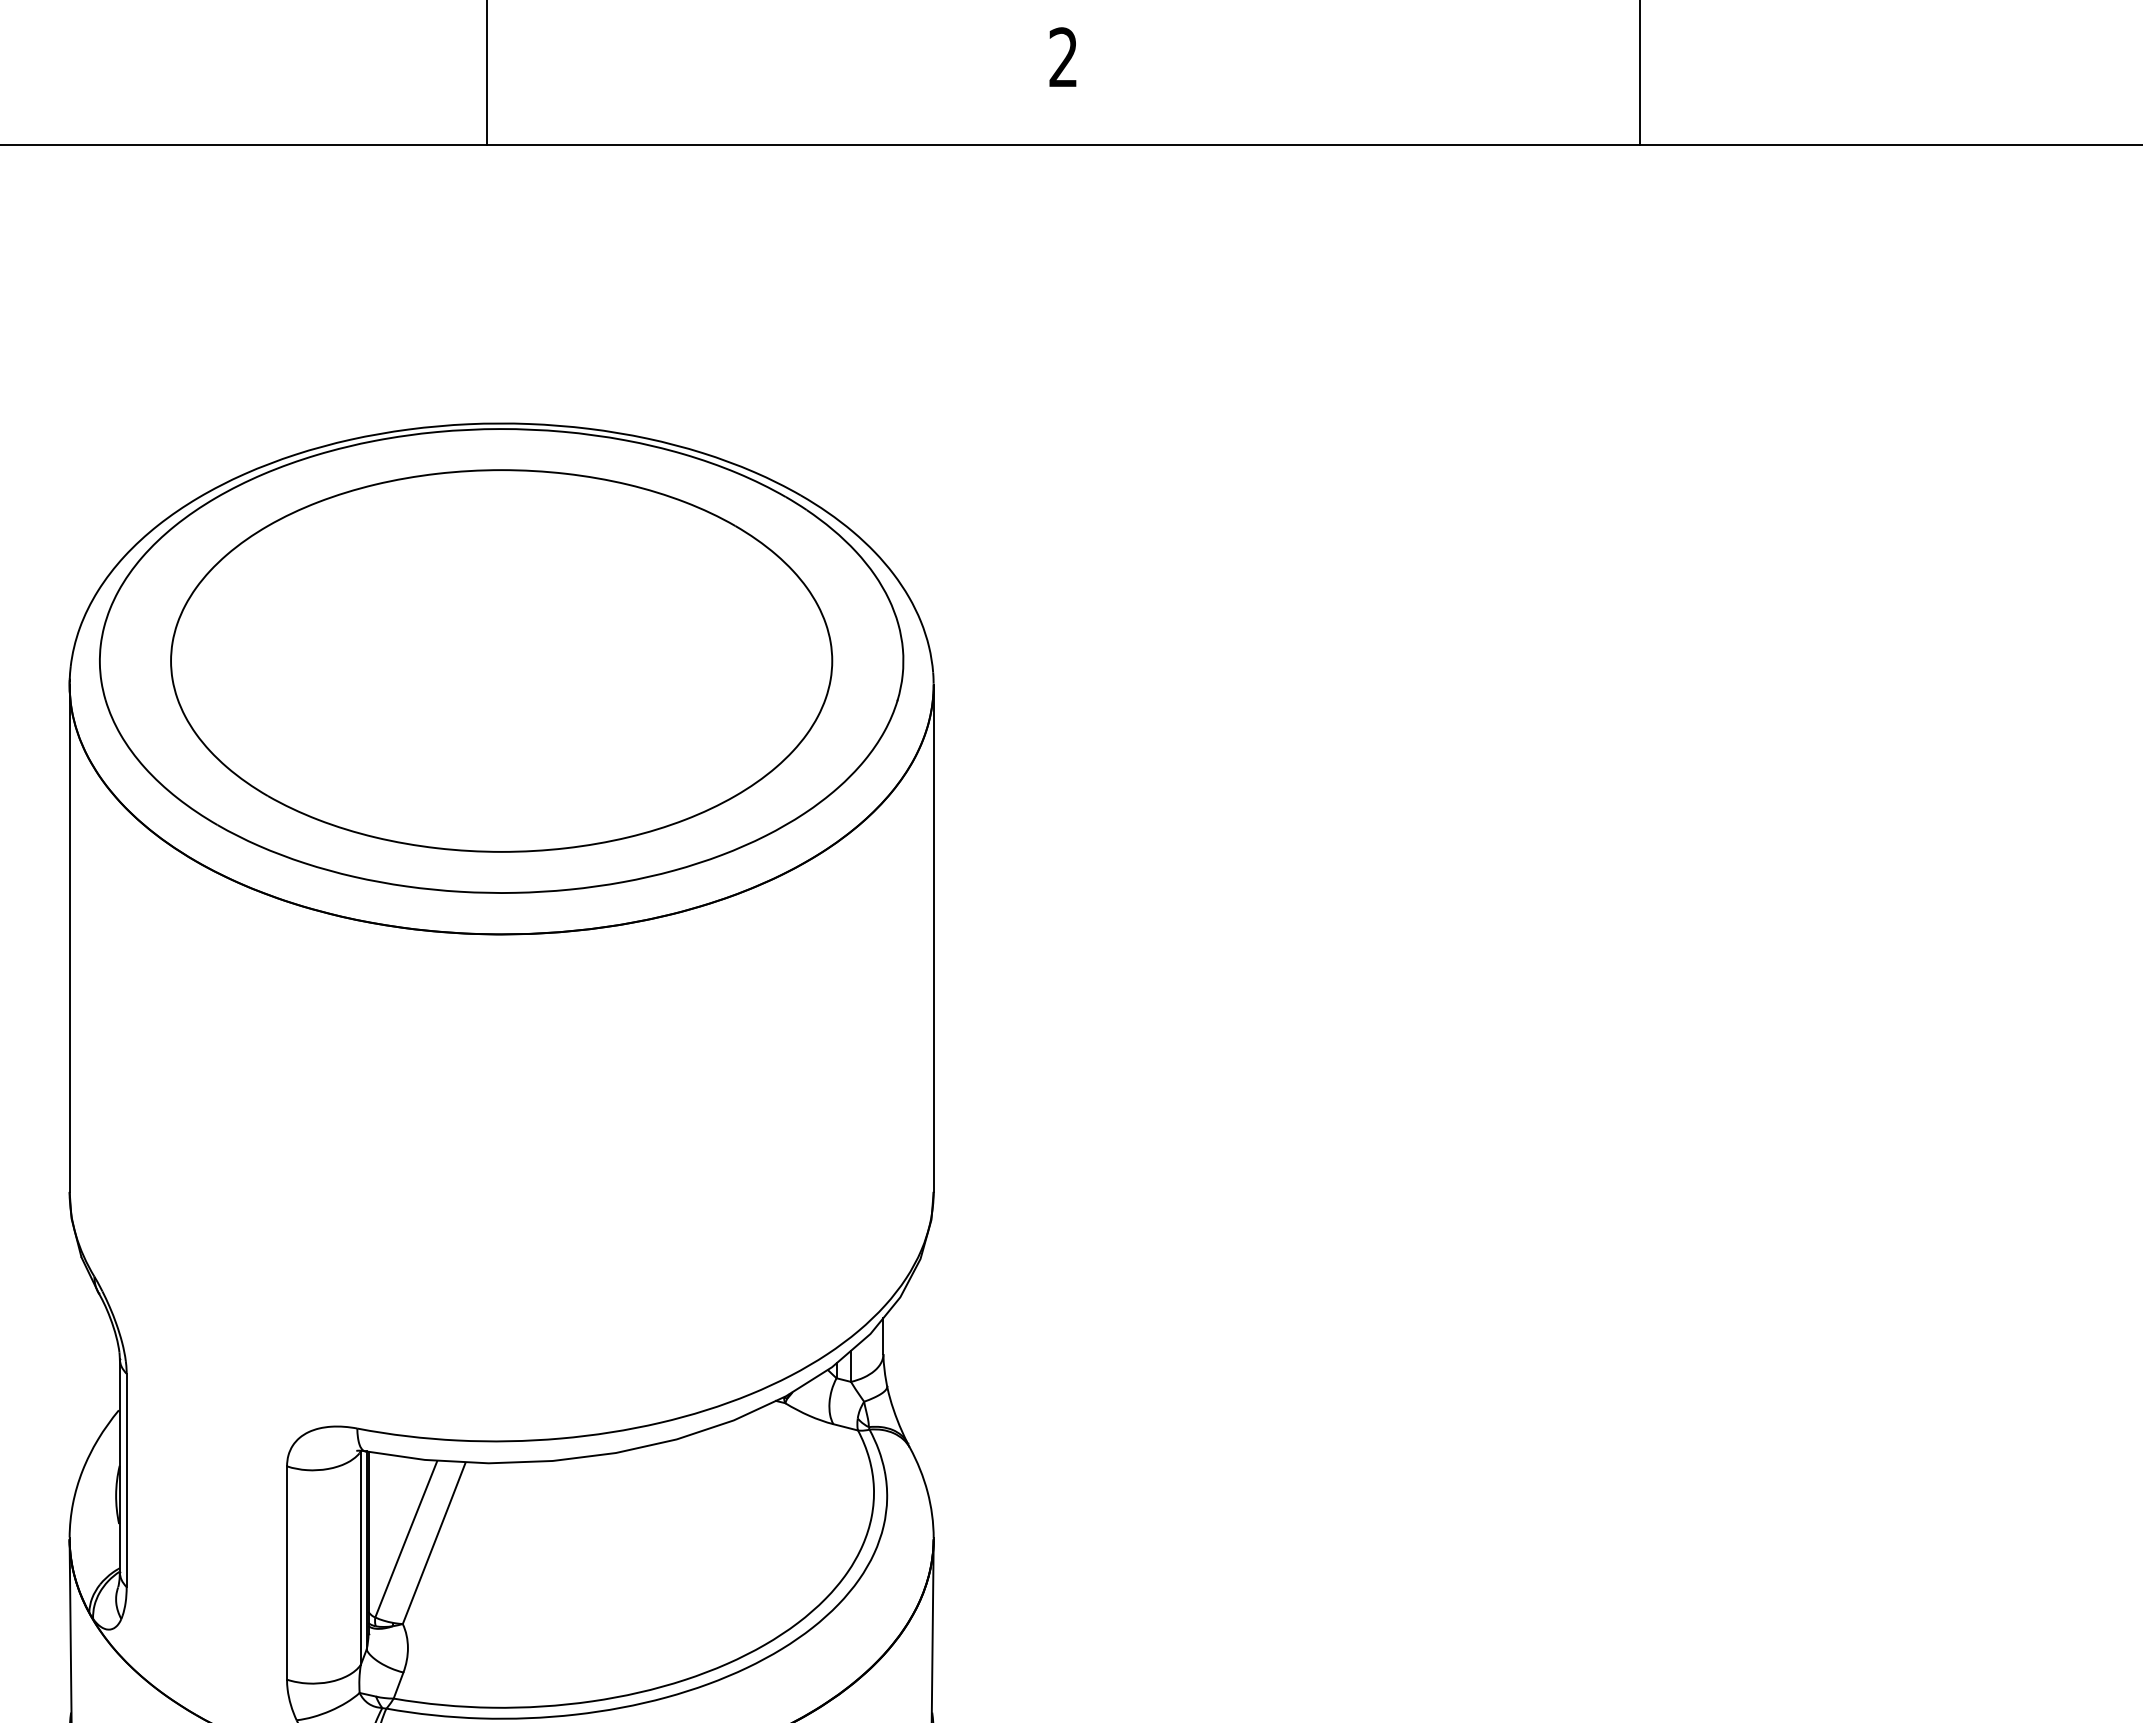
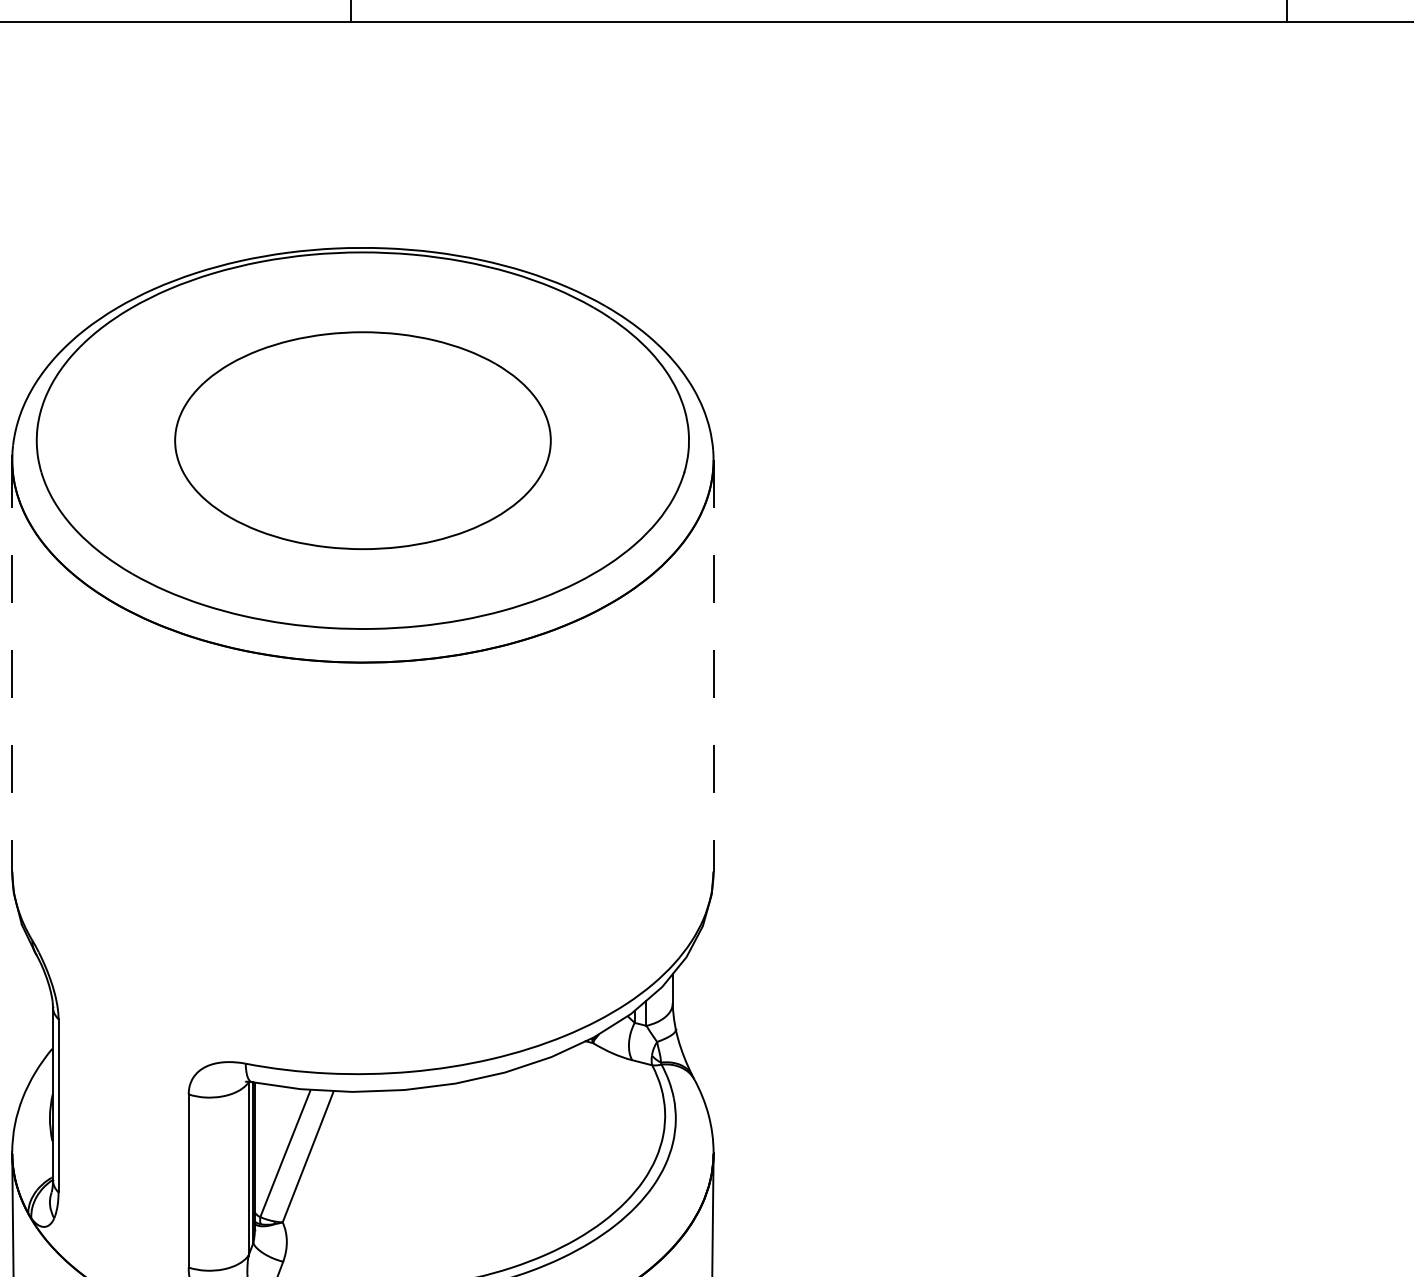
part: (501, 660) -> (362, 440), size x0.7
line: (69, 938) -> (12, 665), solid -> dashed
line: (933, 938) -> (713, 665), solid -> dashed

